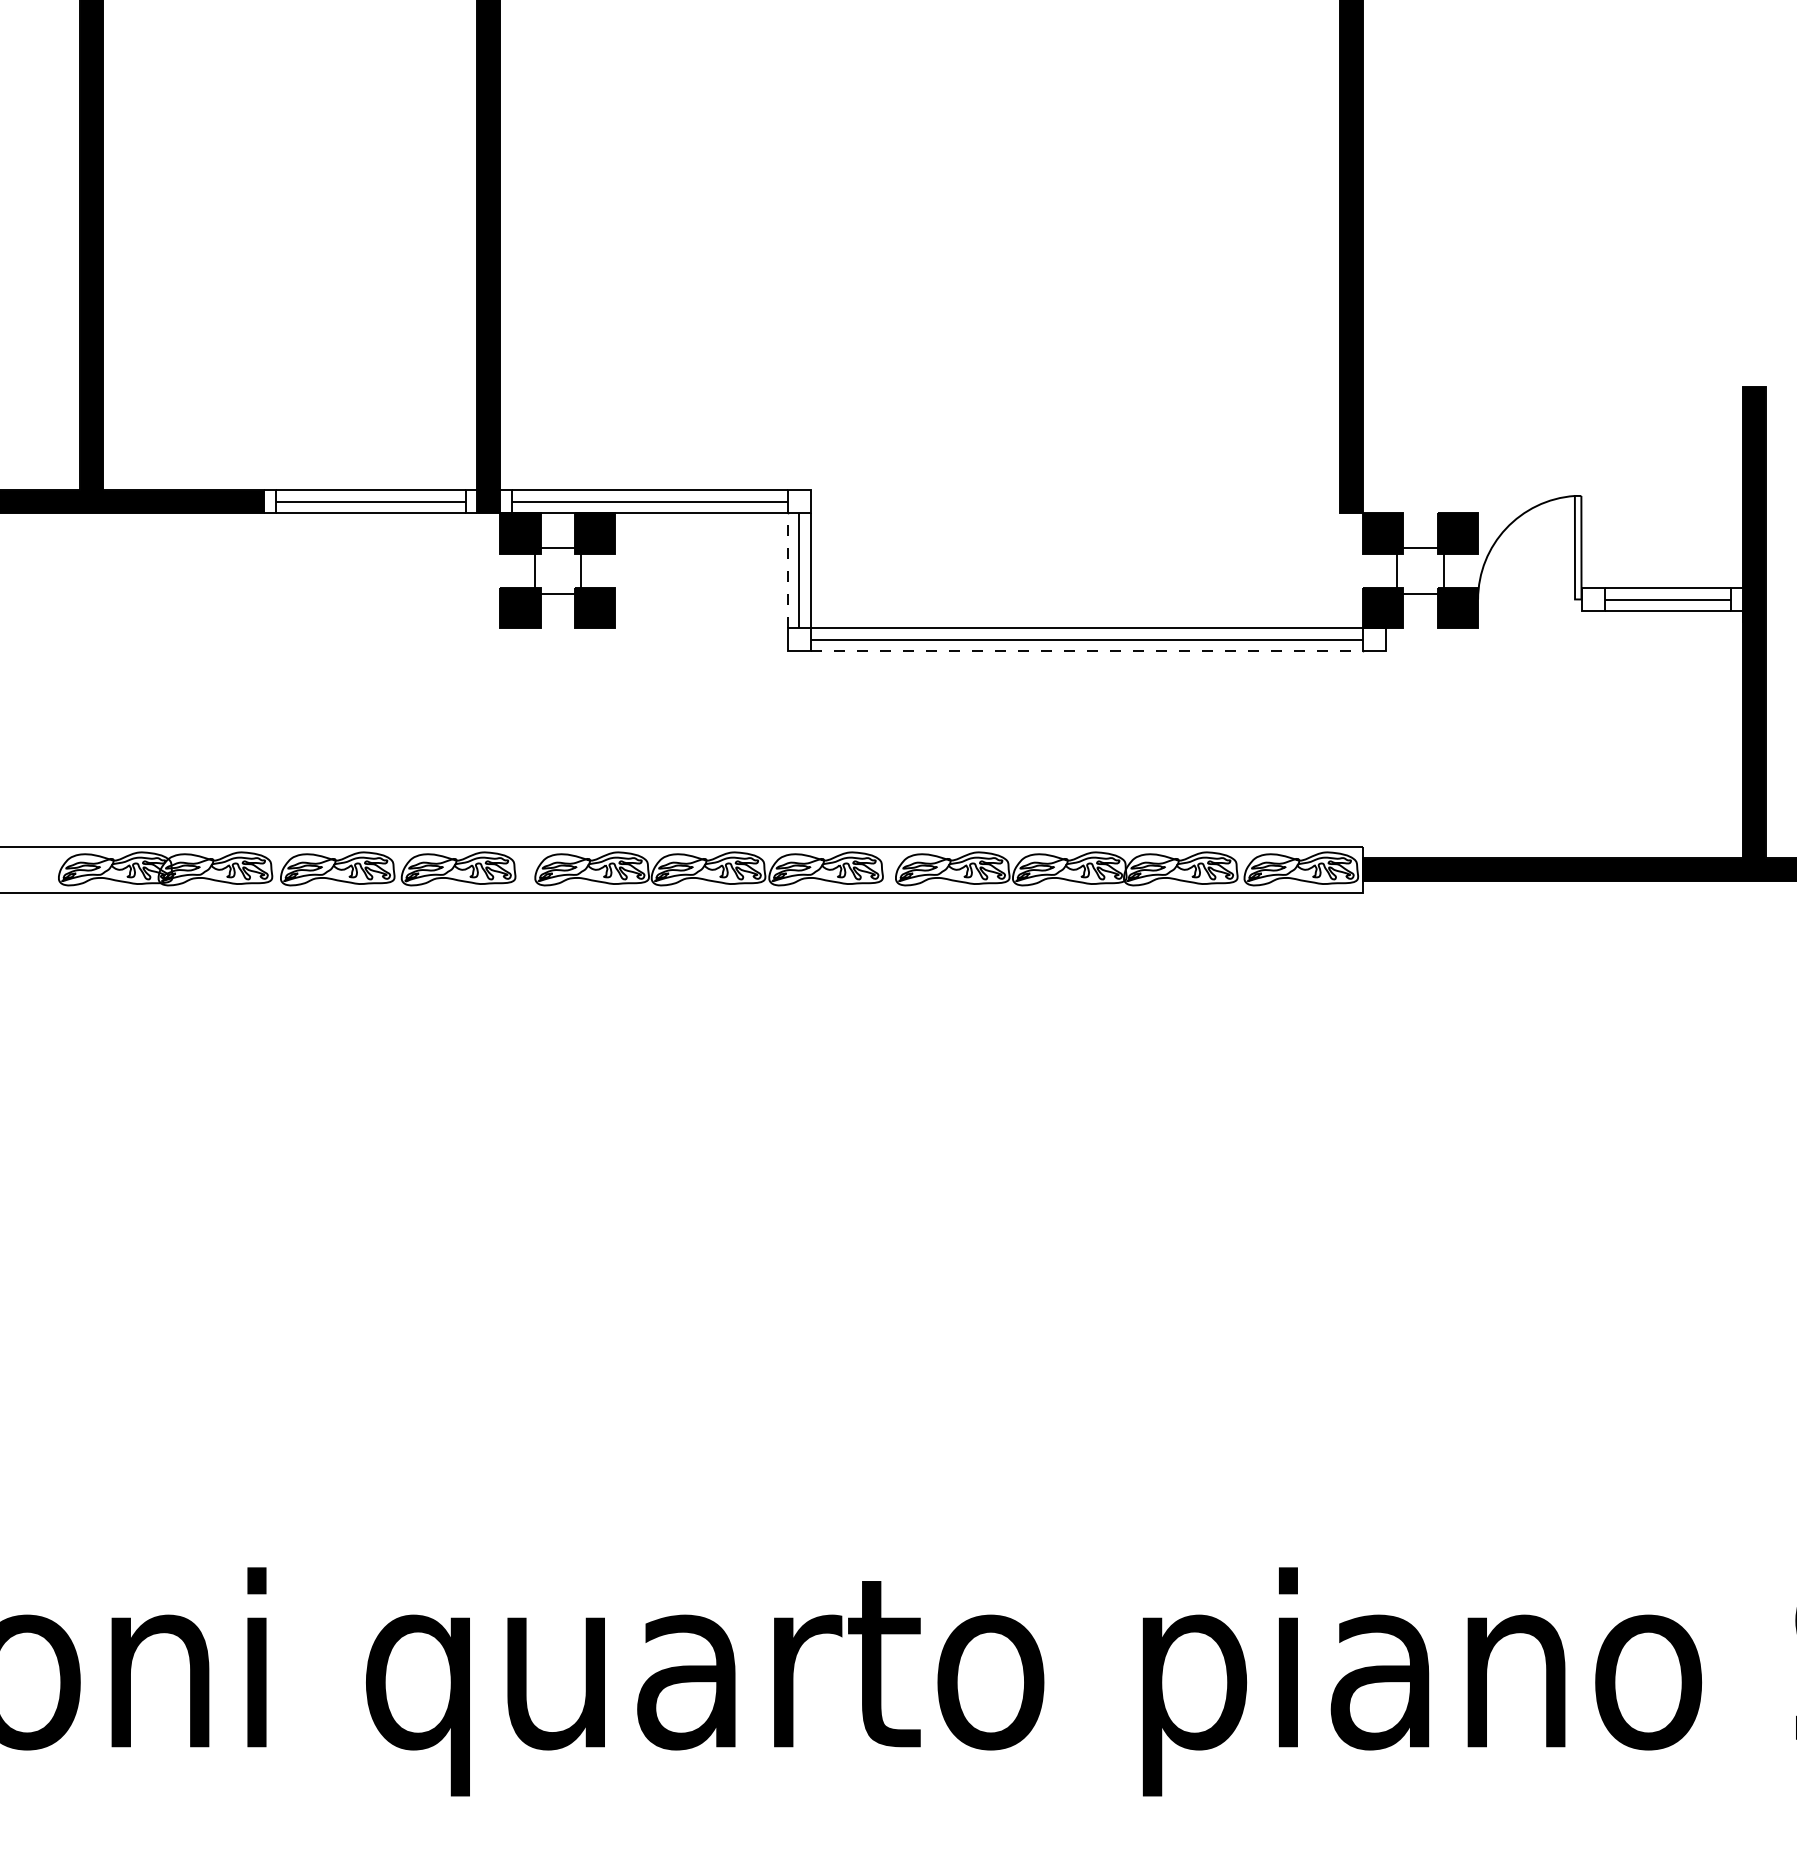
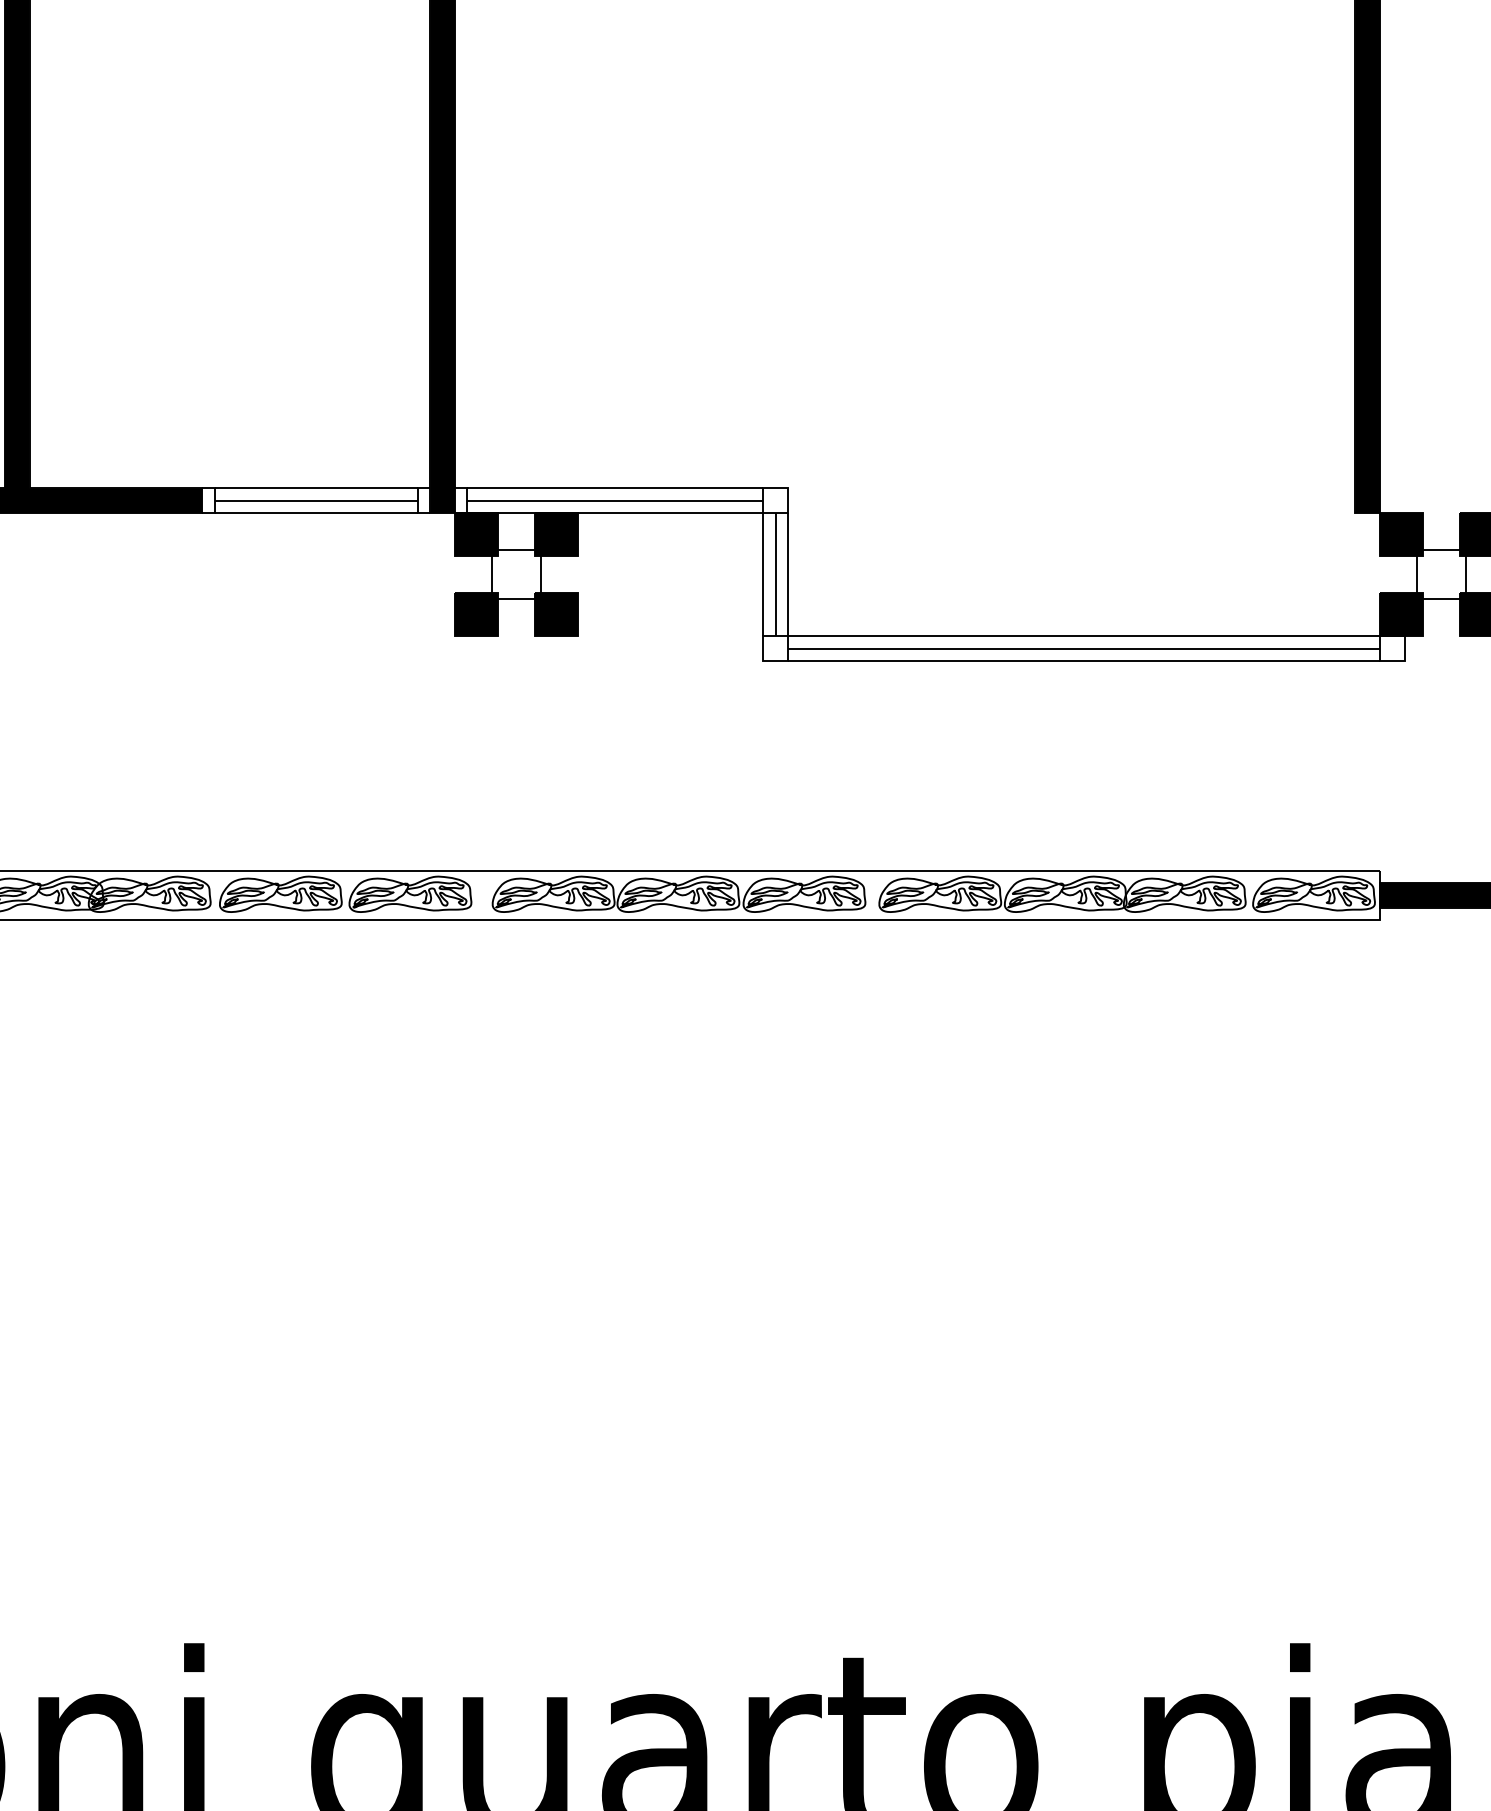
line: (787, 570) -> (763, 574), dashed -> solid
line: (1087, 651) -> (1084, 661), dashed -> solid

